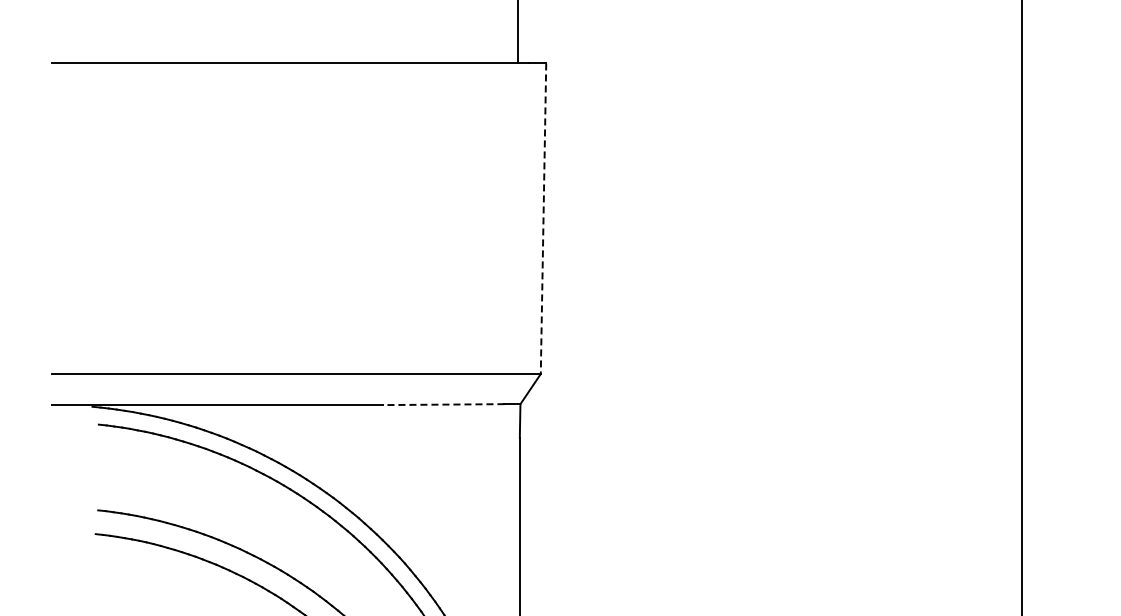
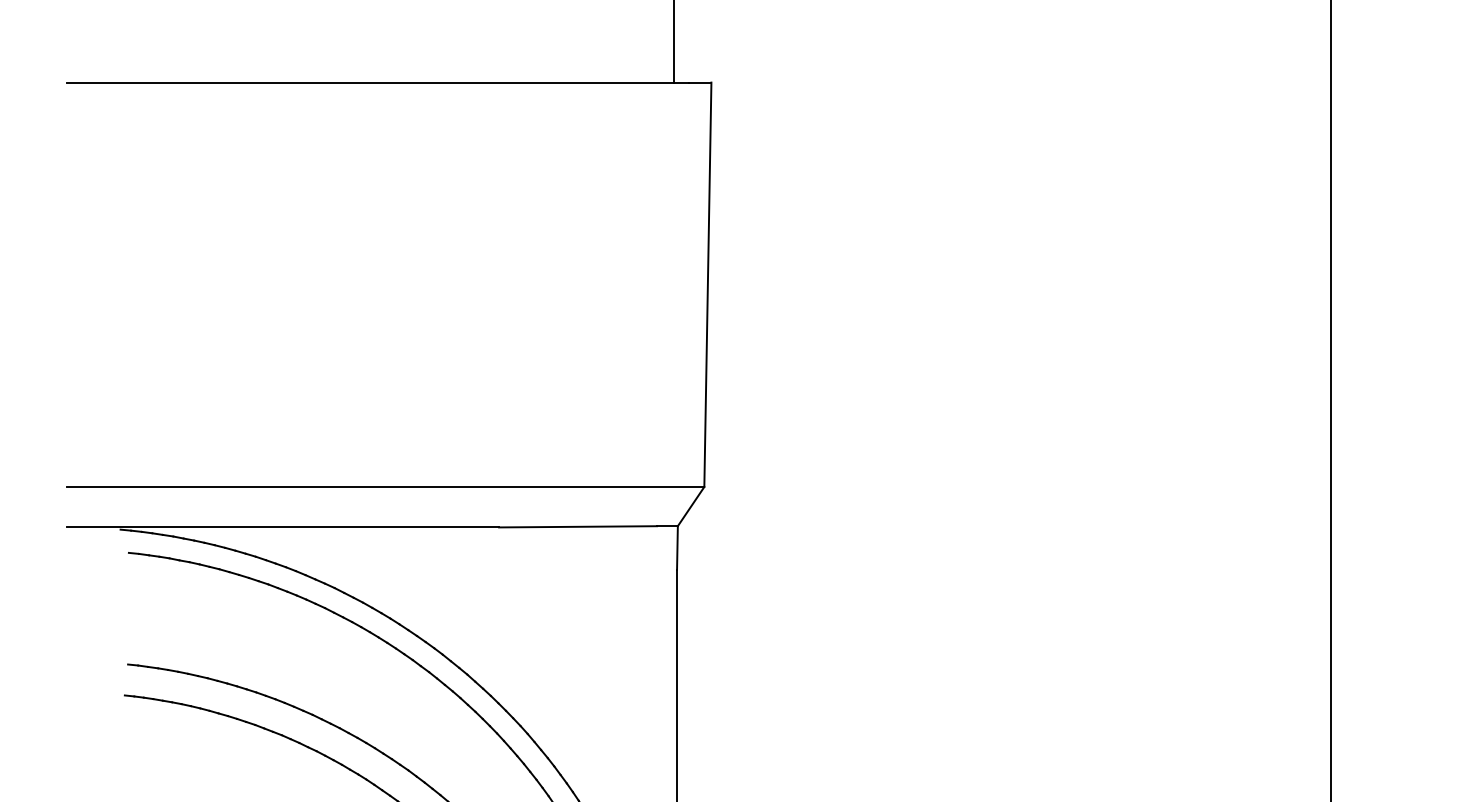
line: (543, 219) -> (707, 285), dashed -> solid
line: (443, 404) -> (577, 526), dashed -> solid

